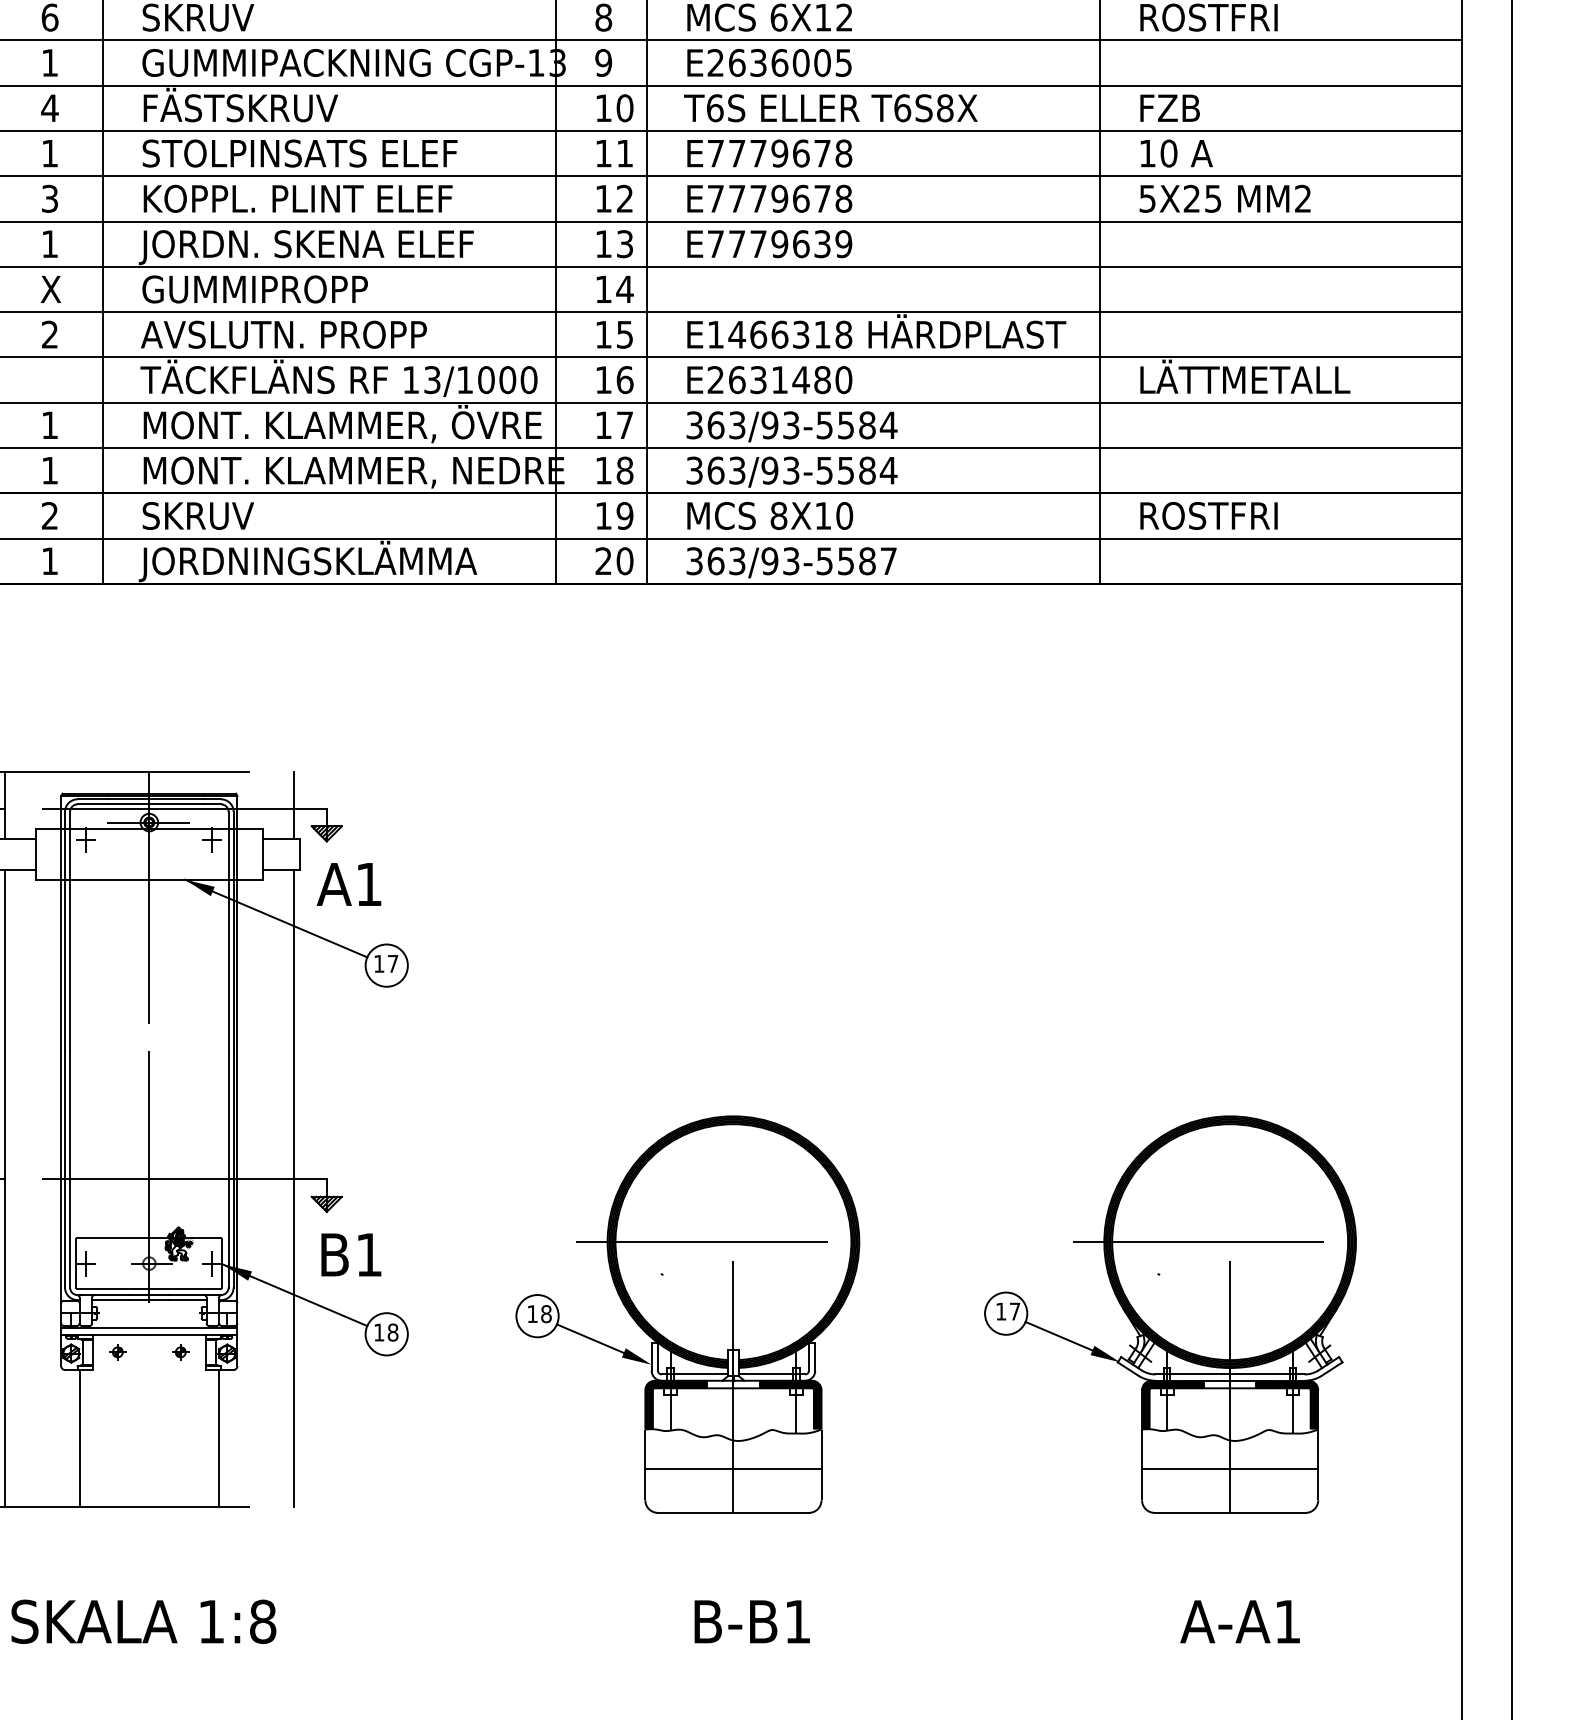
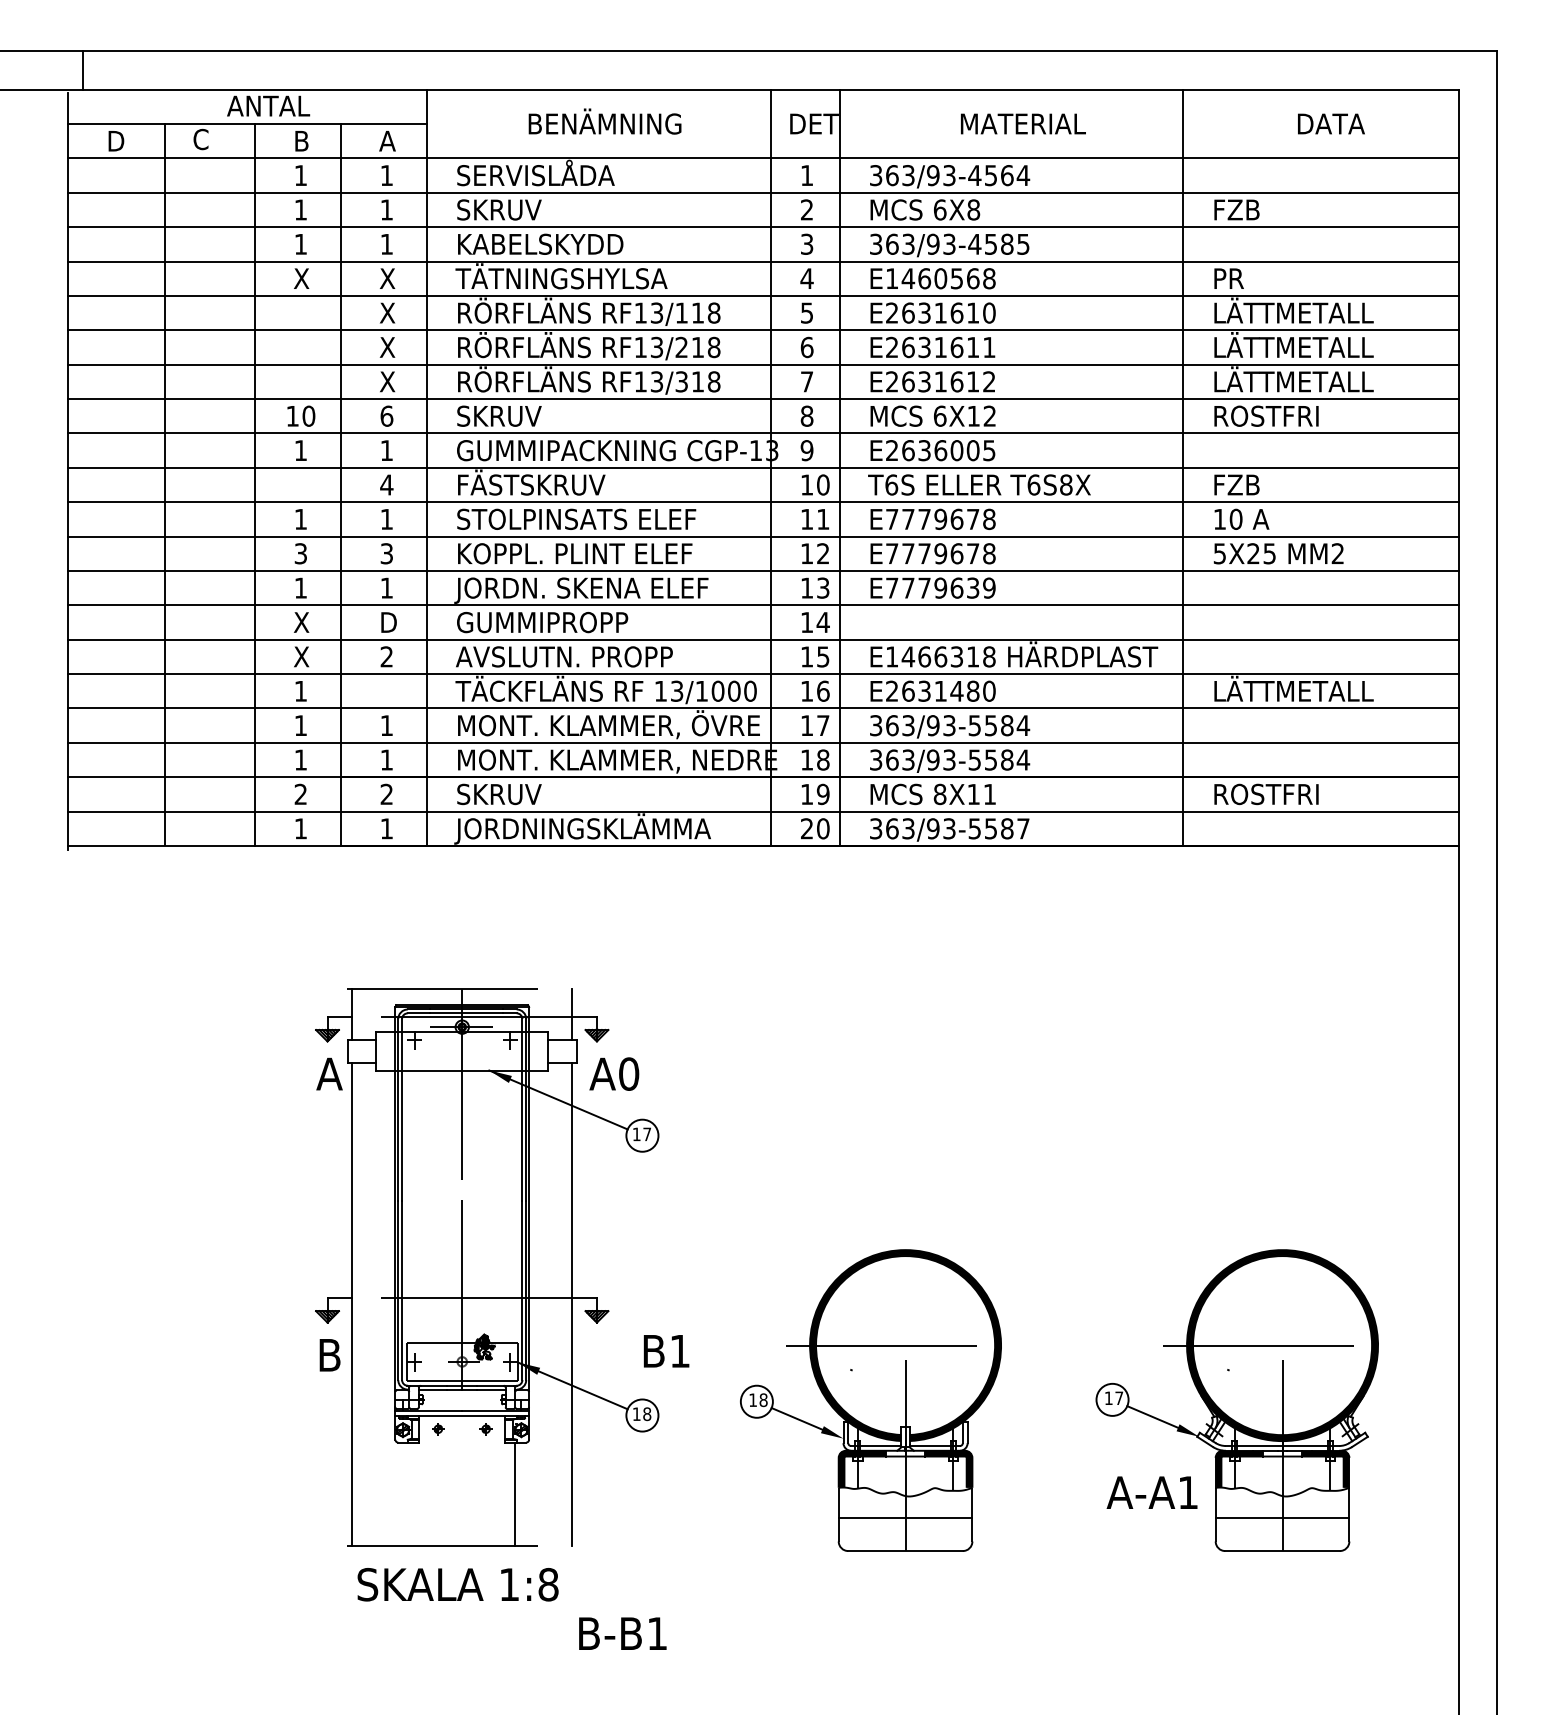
text: (50, 289) -> (387, 622), X -> D
text: (844, 516) -> (989, 794), 8X10 -> 8X11
text: (369, 883) -> (629, 1073), A1 -> A0
text: (351, 1255) -> (666, 1351), moved
line: (79, 1438) -> (409, 1494), removed
text: (143, 1621) -> (457, 1584), moved
text: (751, 1621) -> (622, 1633), moved
text: (1239, 1621) -> (1151, 1492), moved

